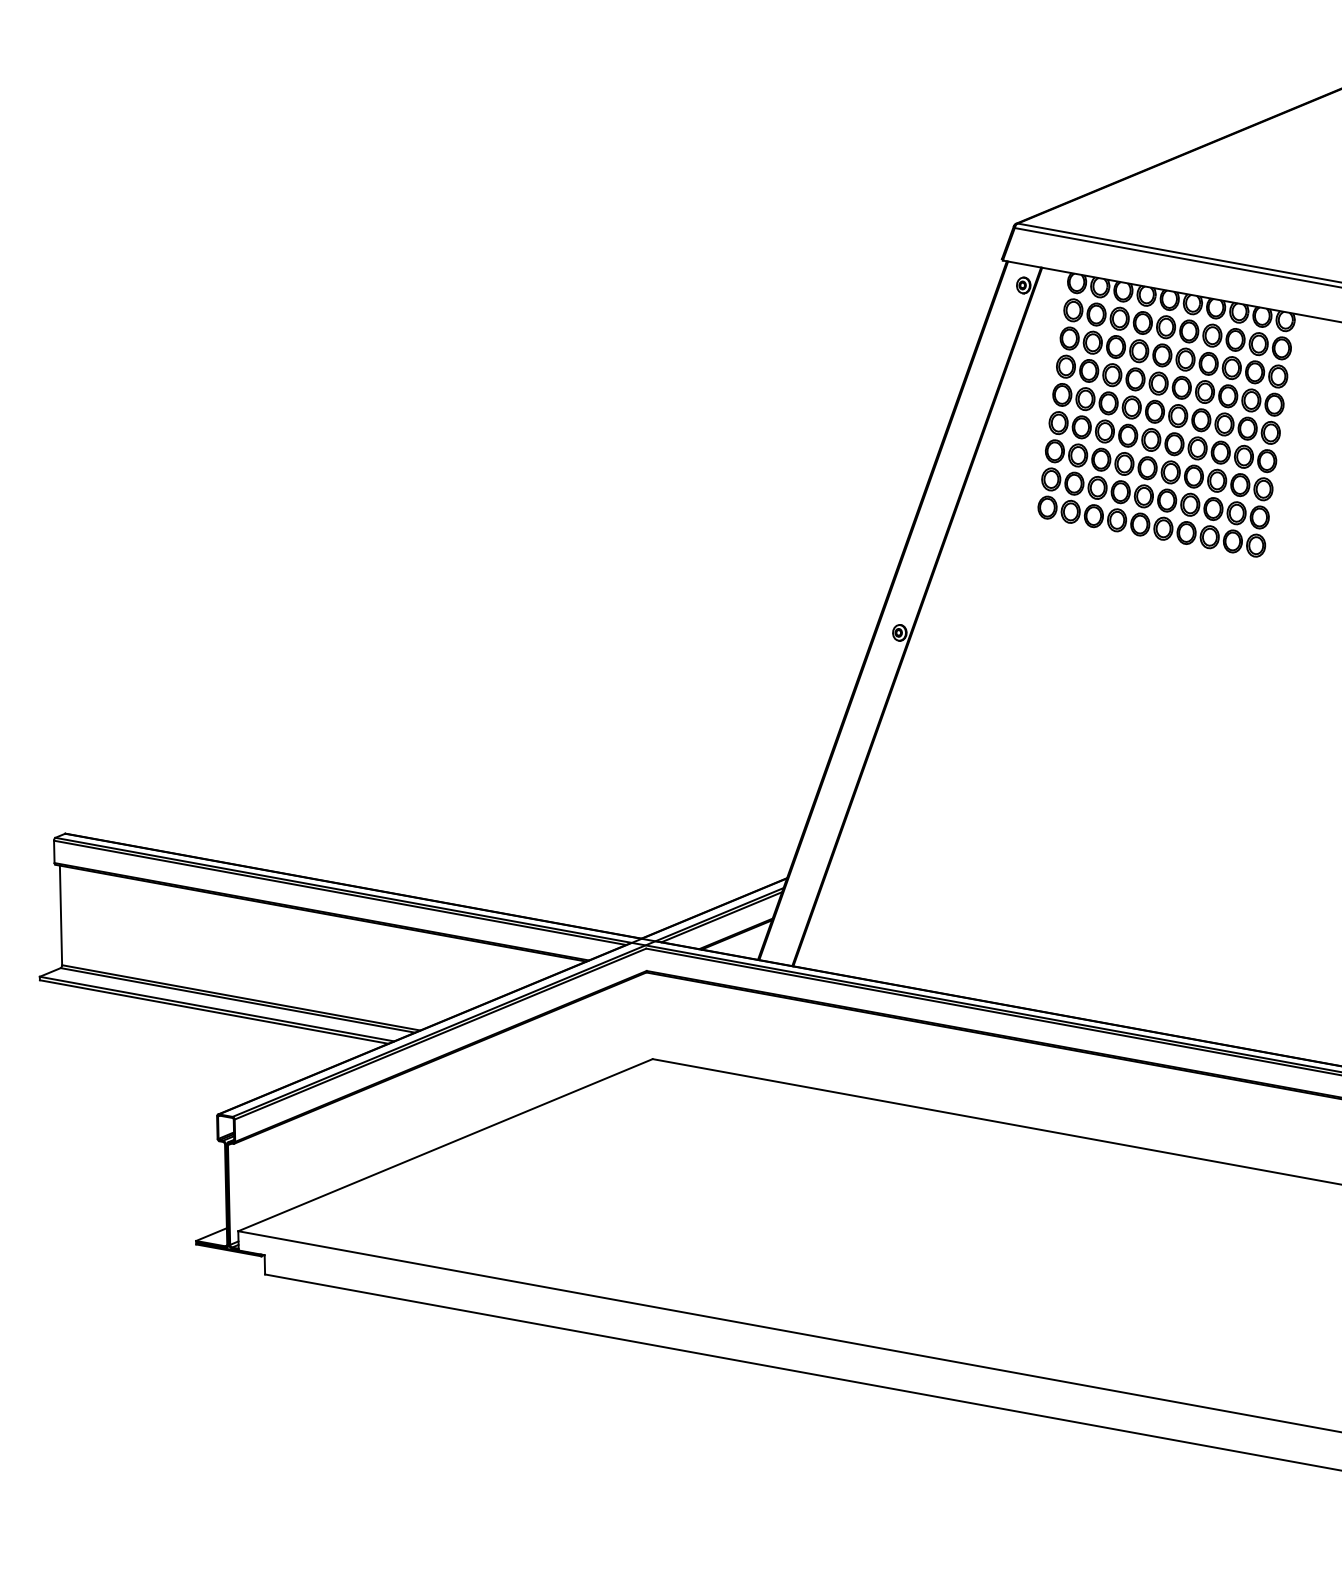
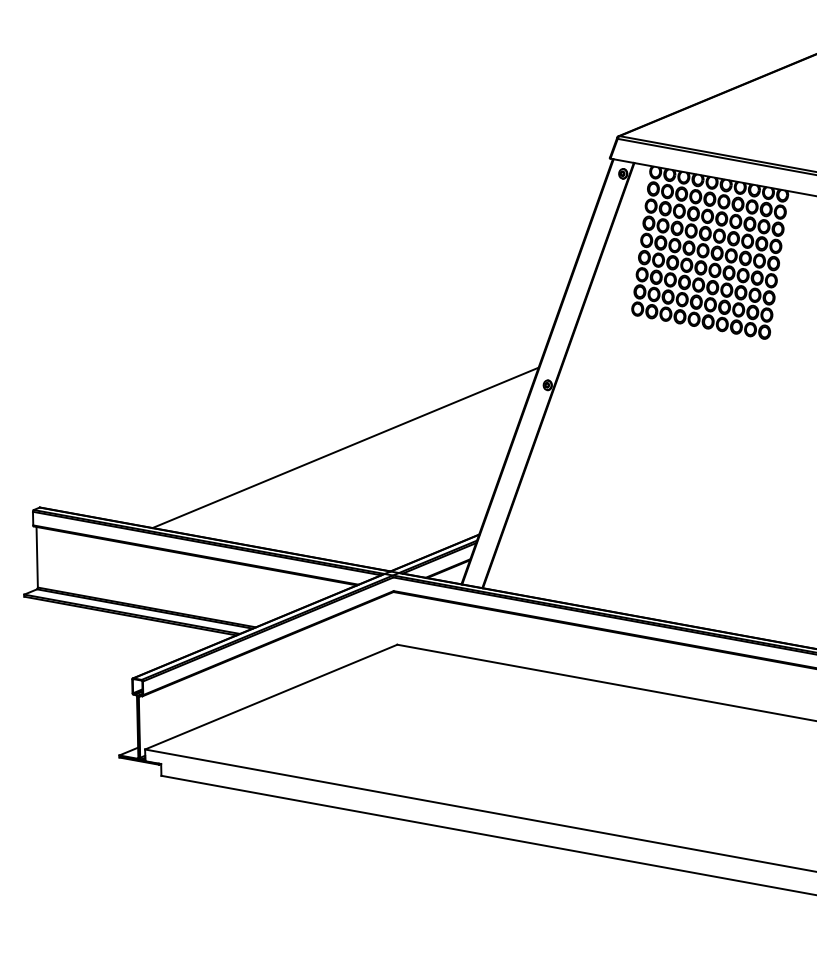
line: (567, 735) -> (345, 447), added

